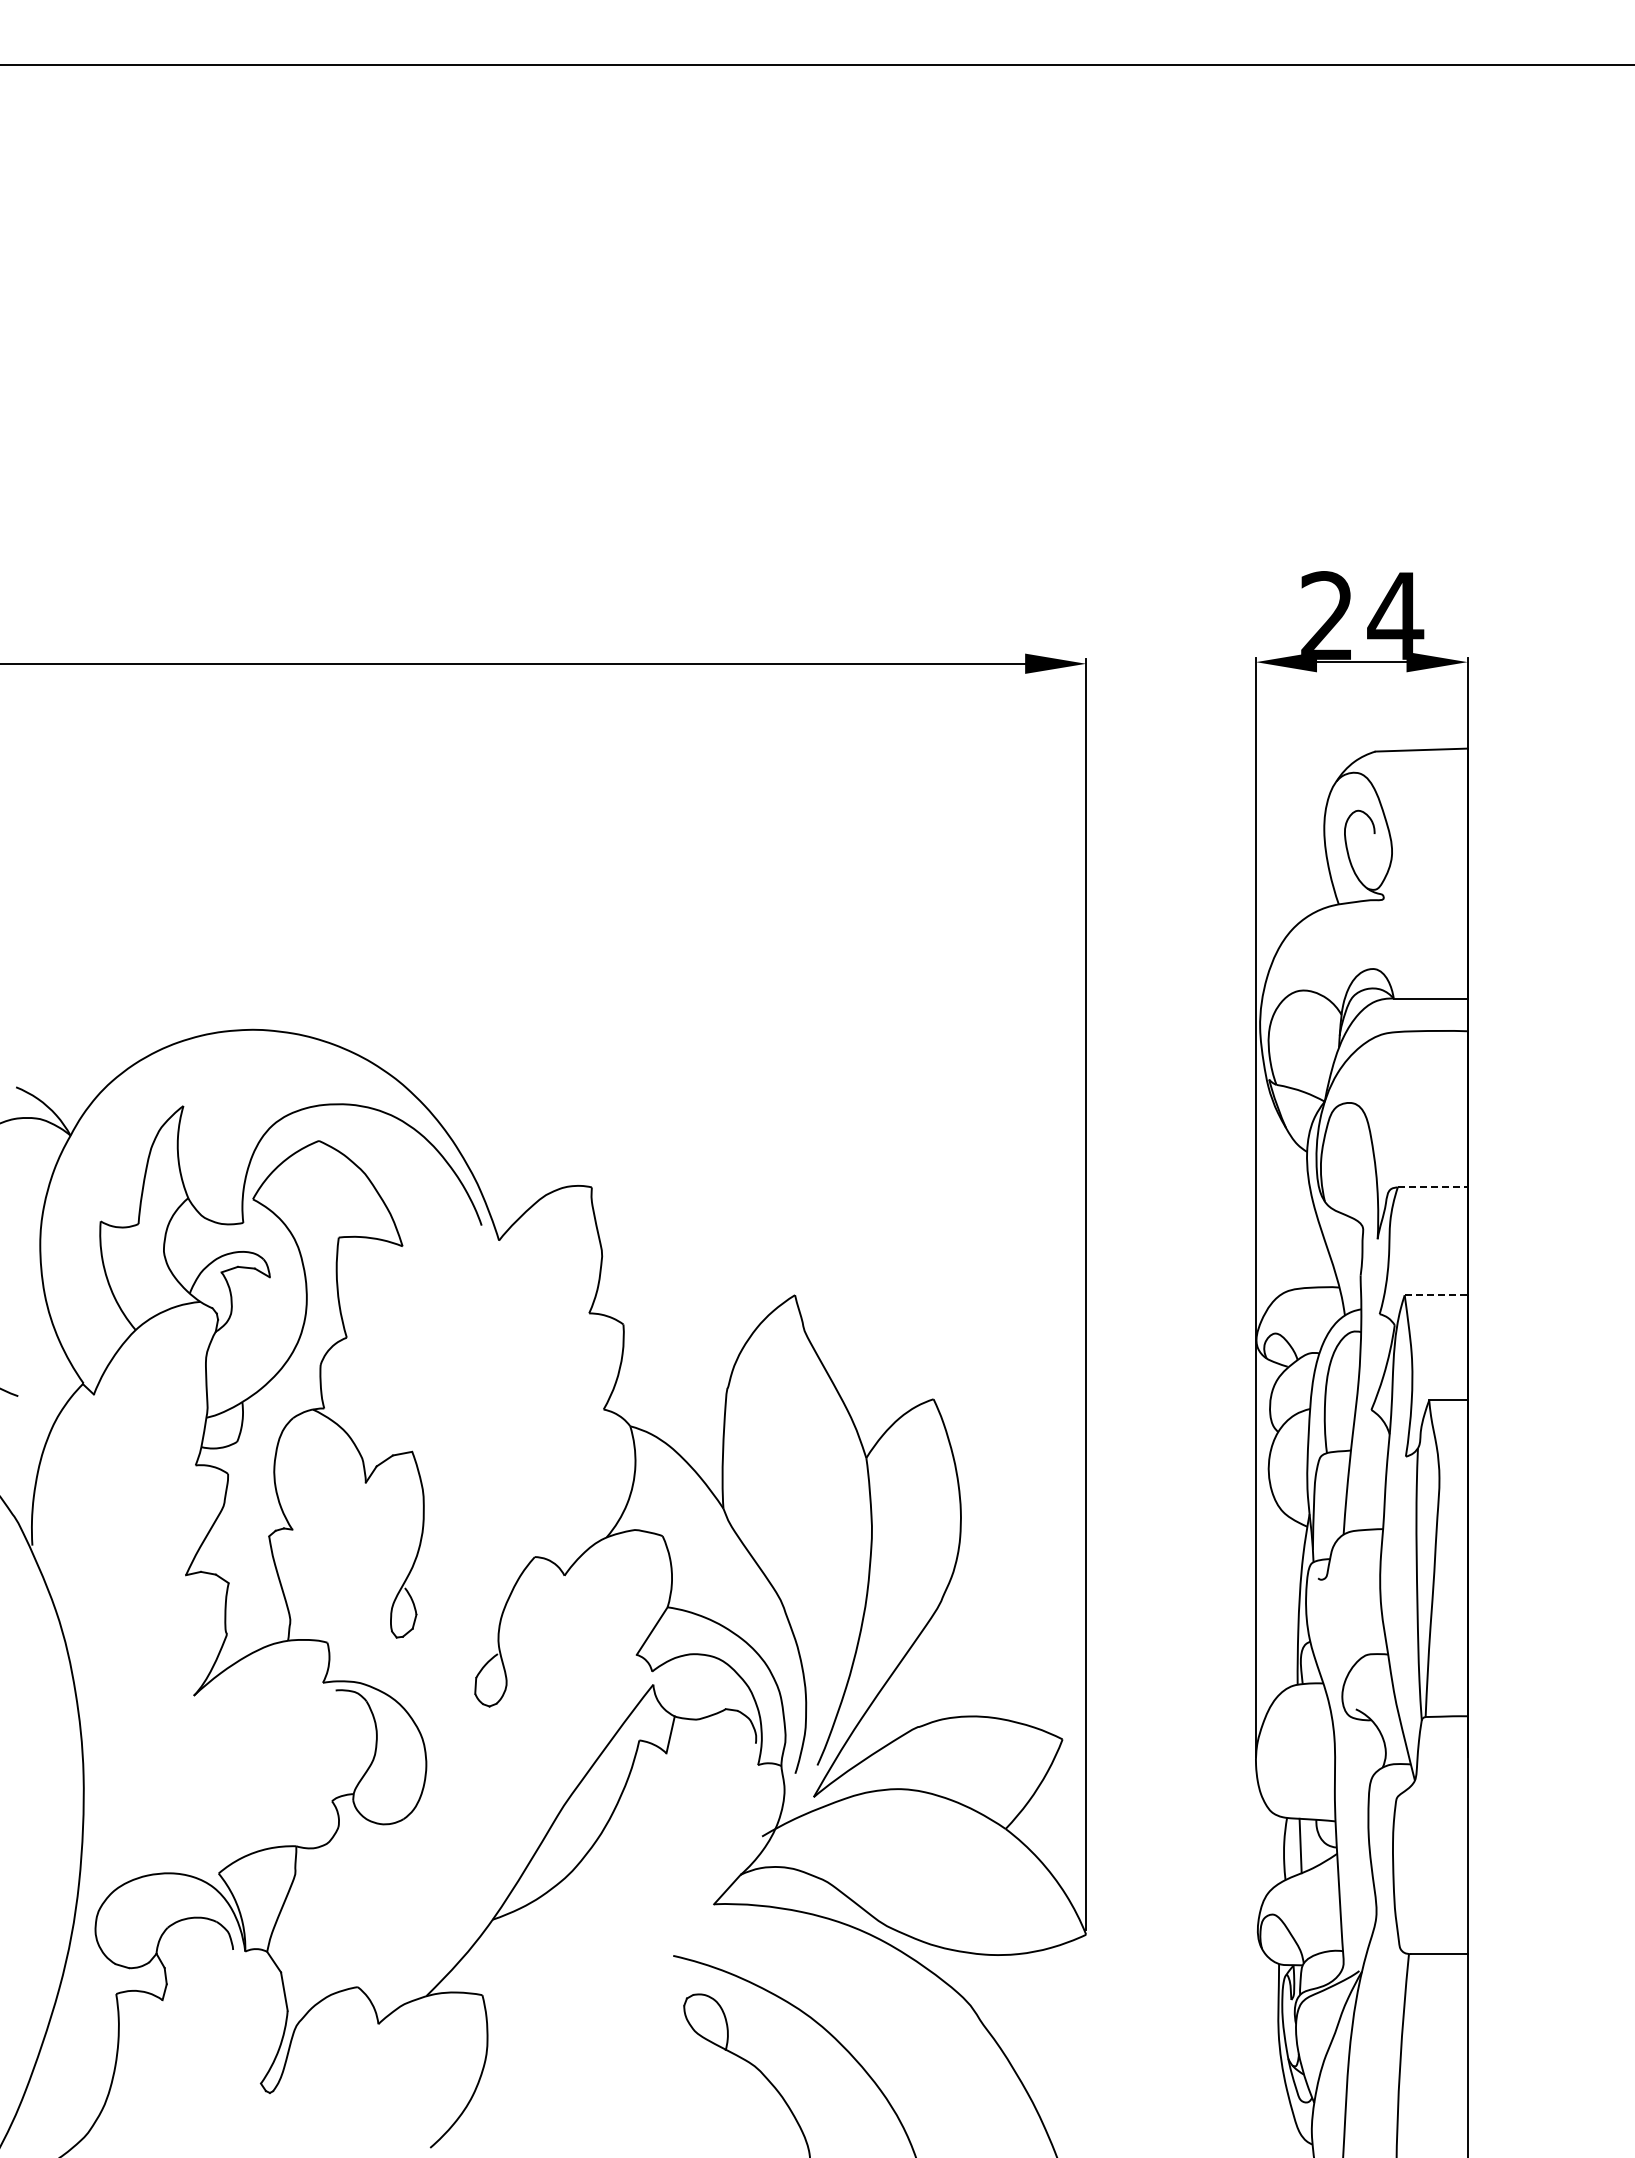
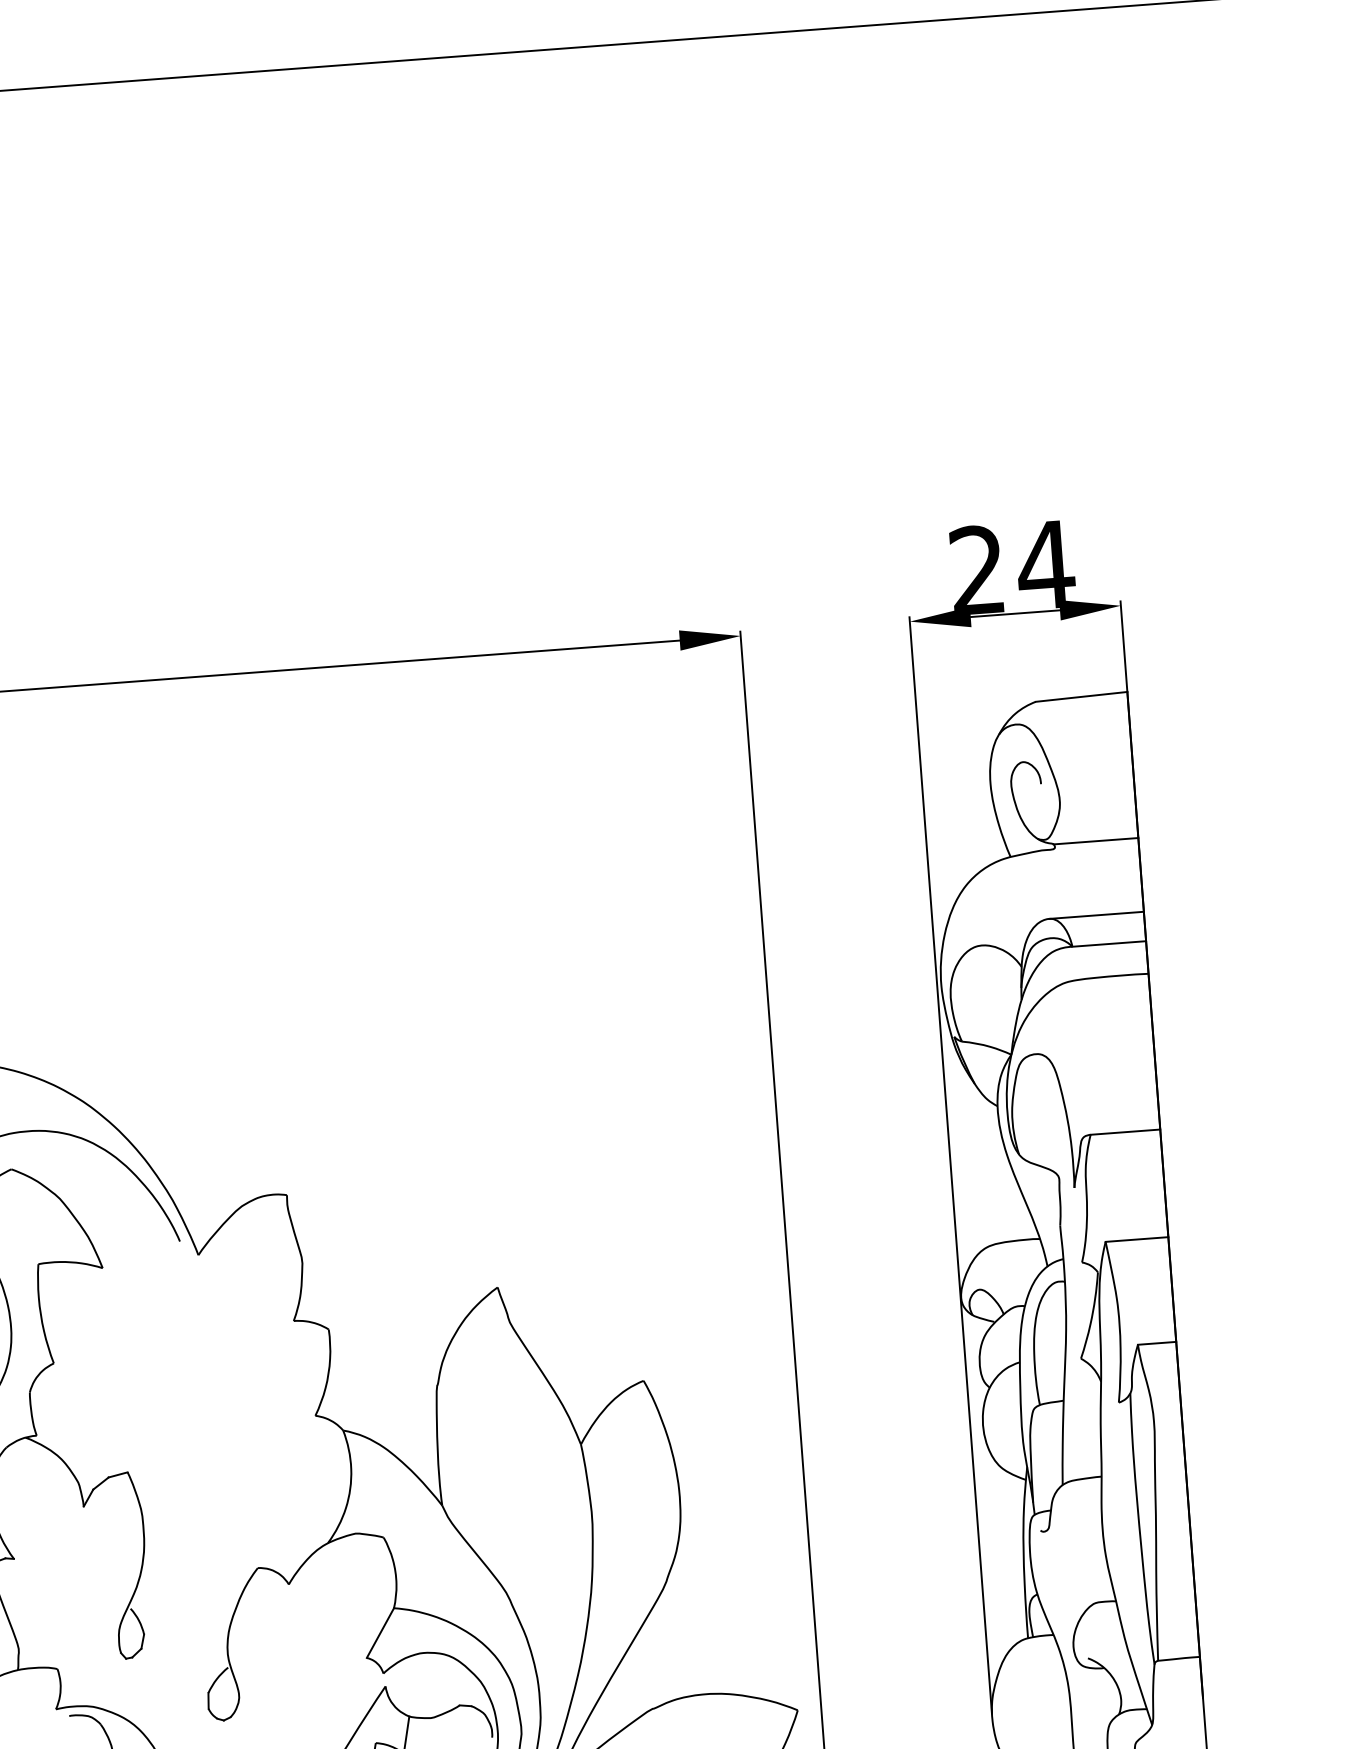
line: (1424, 895) -> (1095, 841), added
line: (1419, 969) -> (1095, 915), added
line: (1432, 1187) -> (1125, 1132), dashed -> solid
line: (1436, 1295) -> (1137, 1239), dashed -> solid

